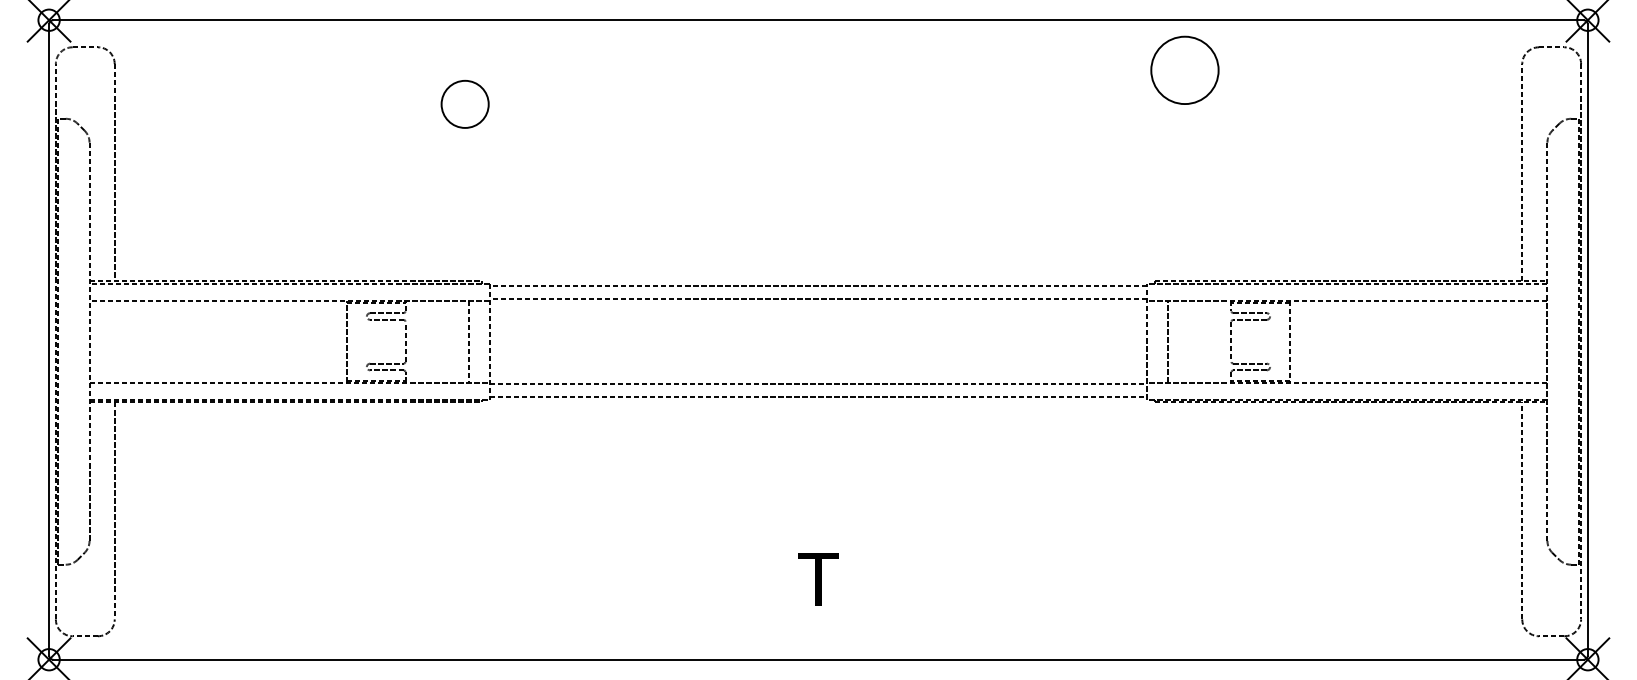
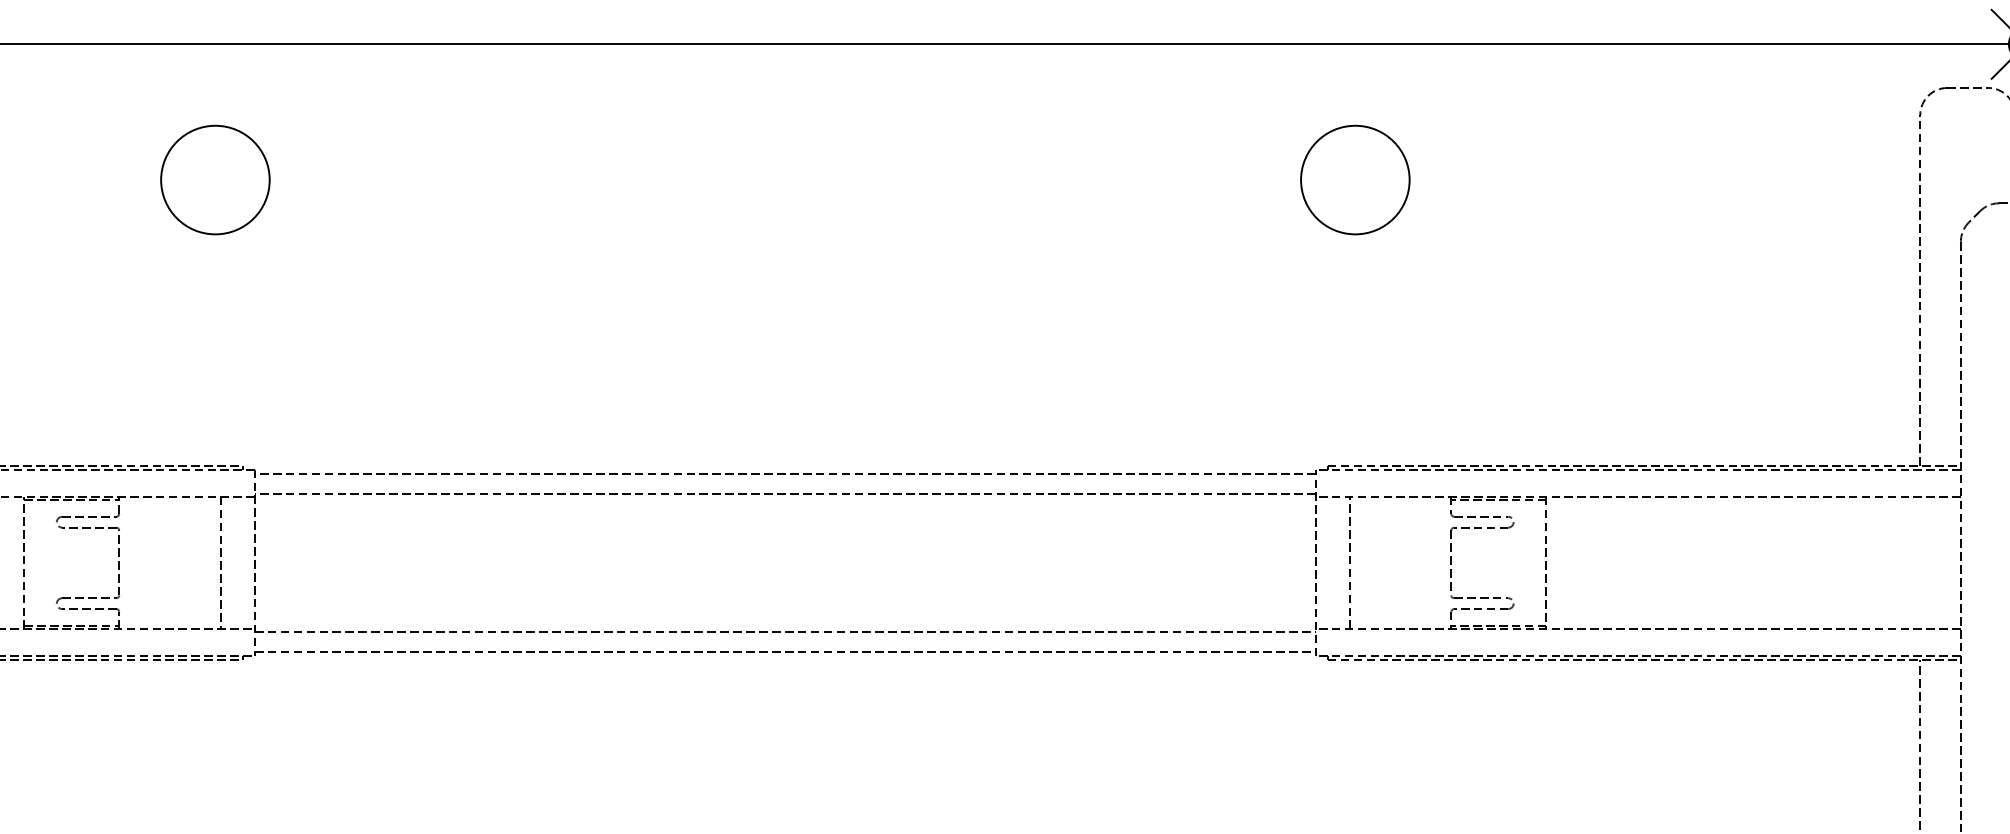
circle: (1184, 69) -> (1354, 178), moved
circle: (464, 104) -> (214, 180), size x1.43

